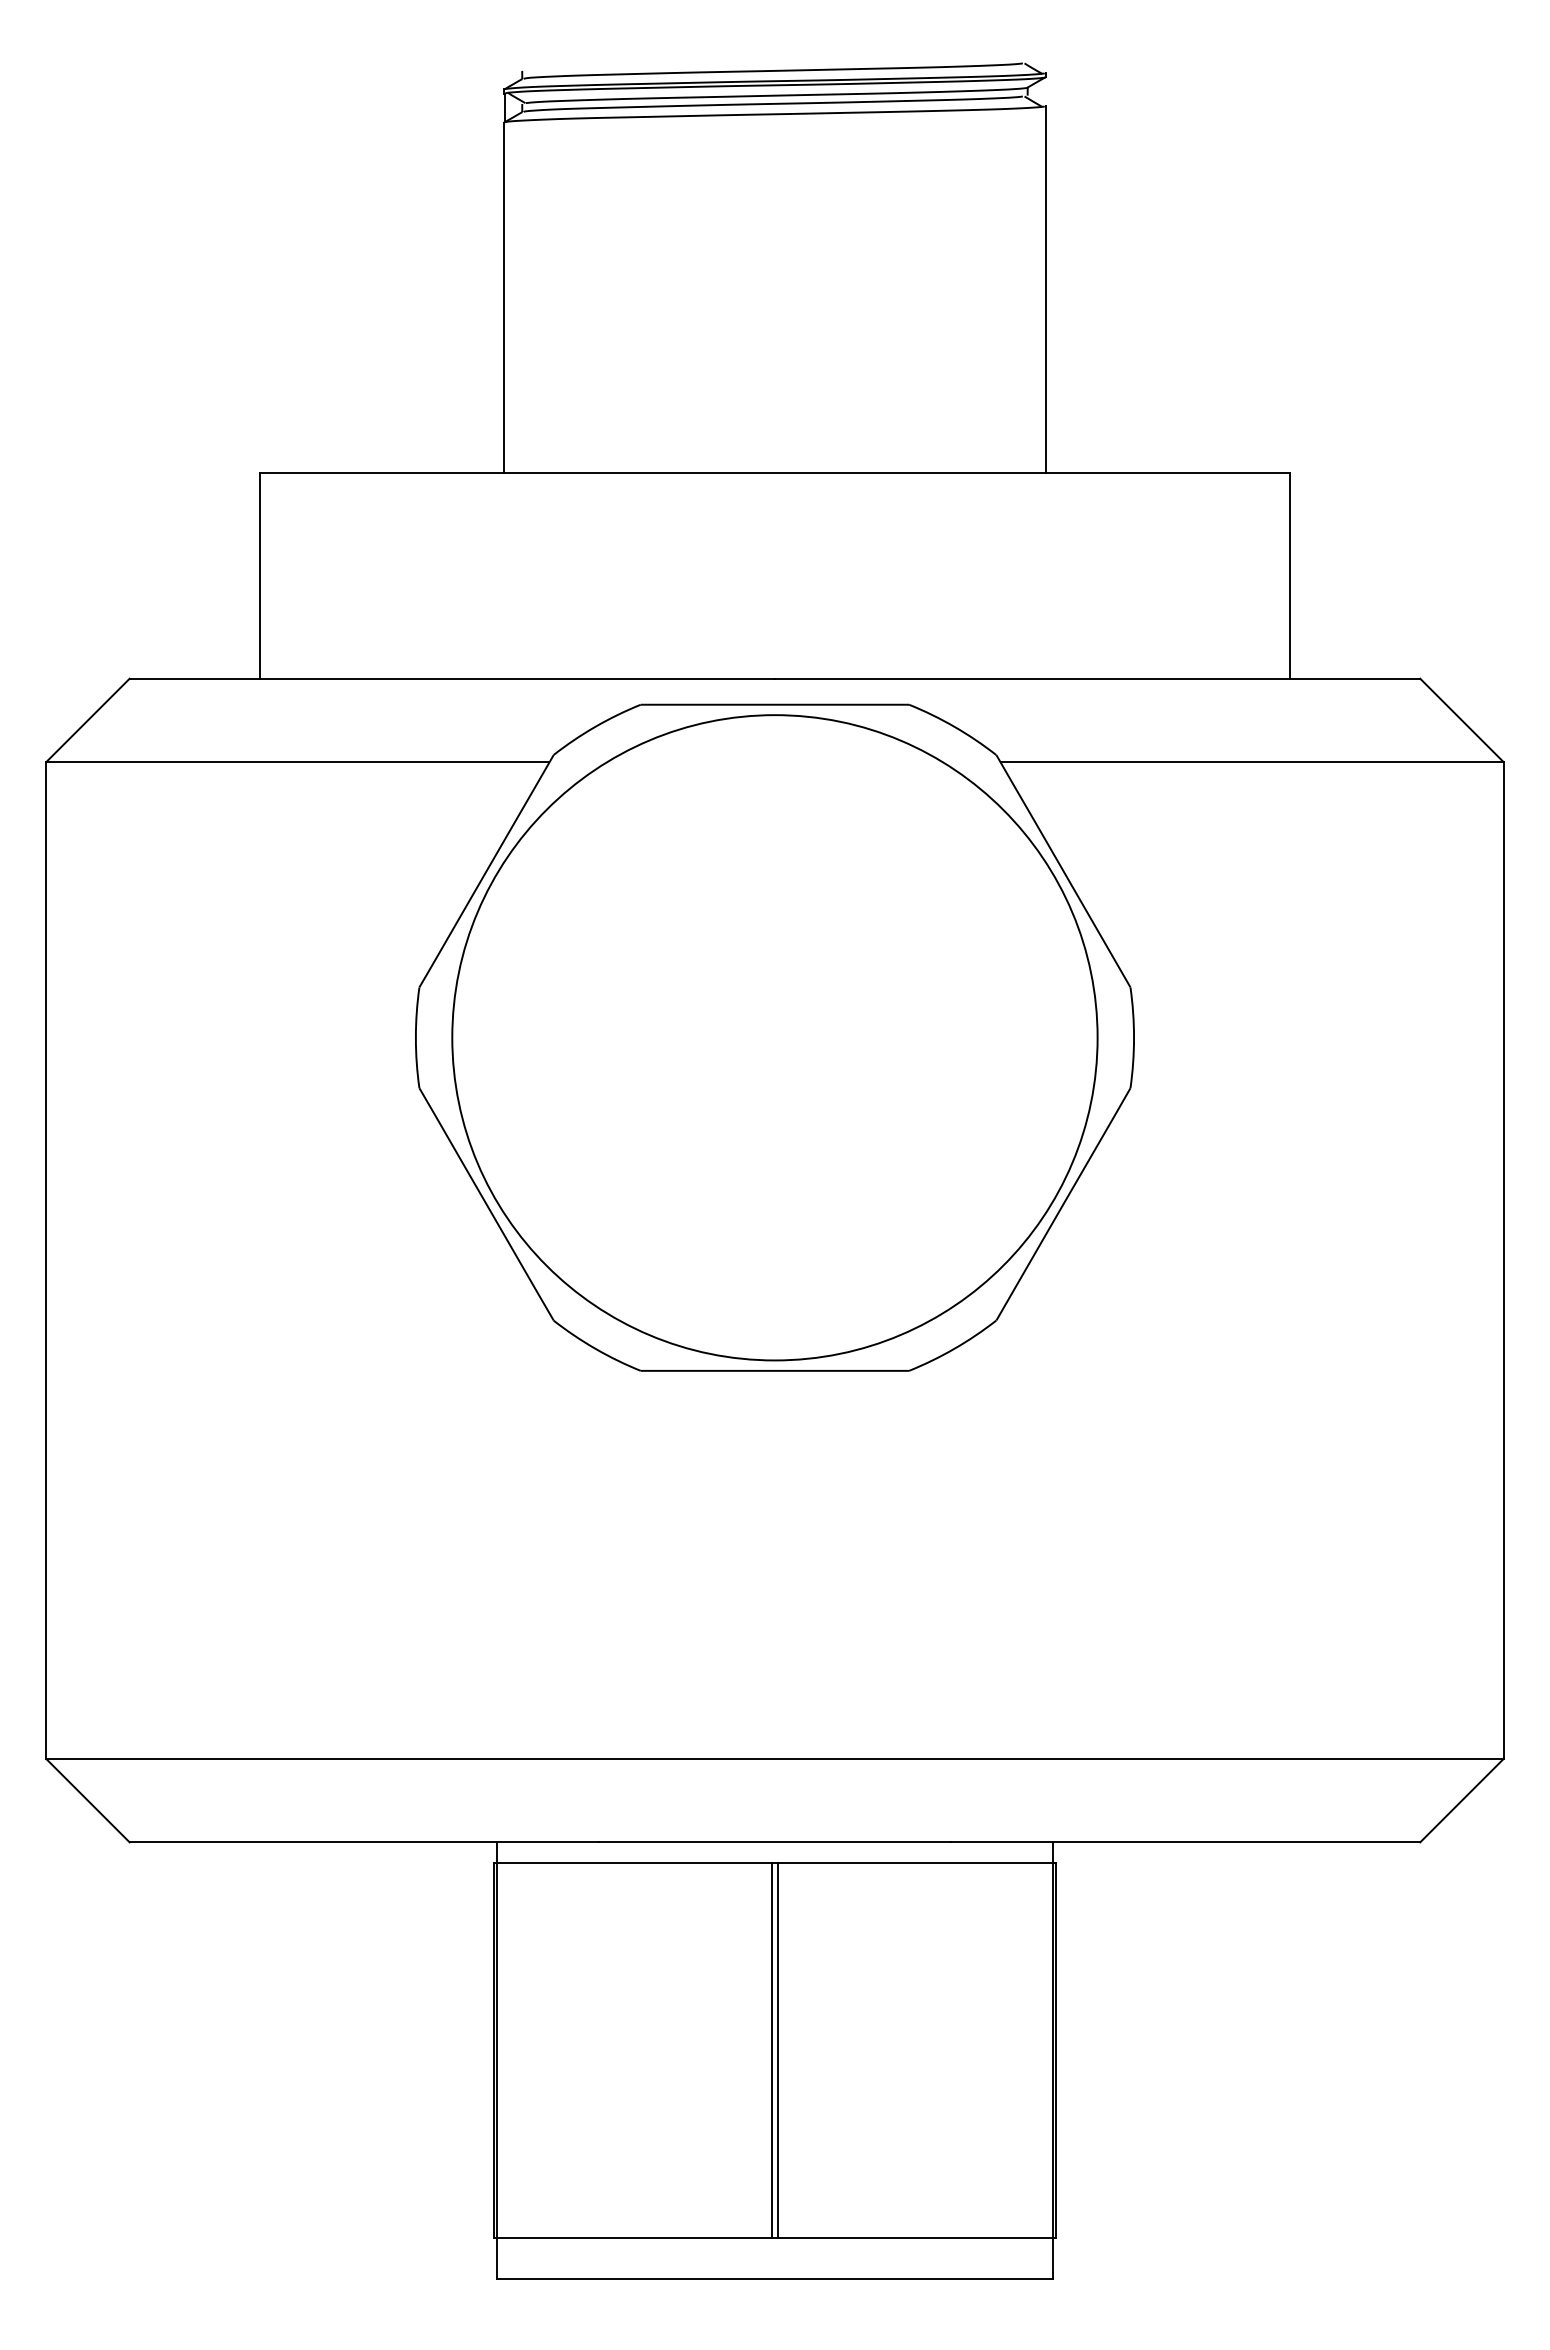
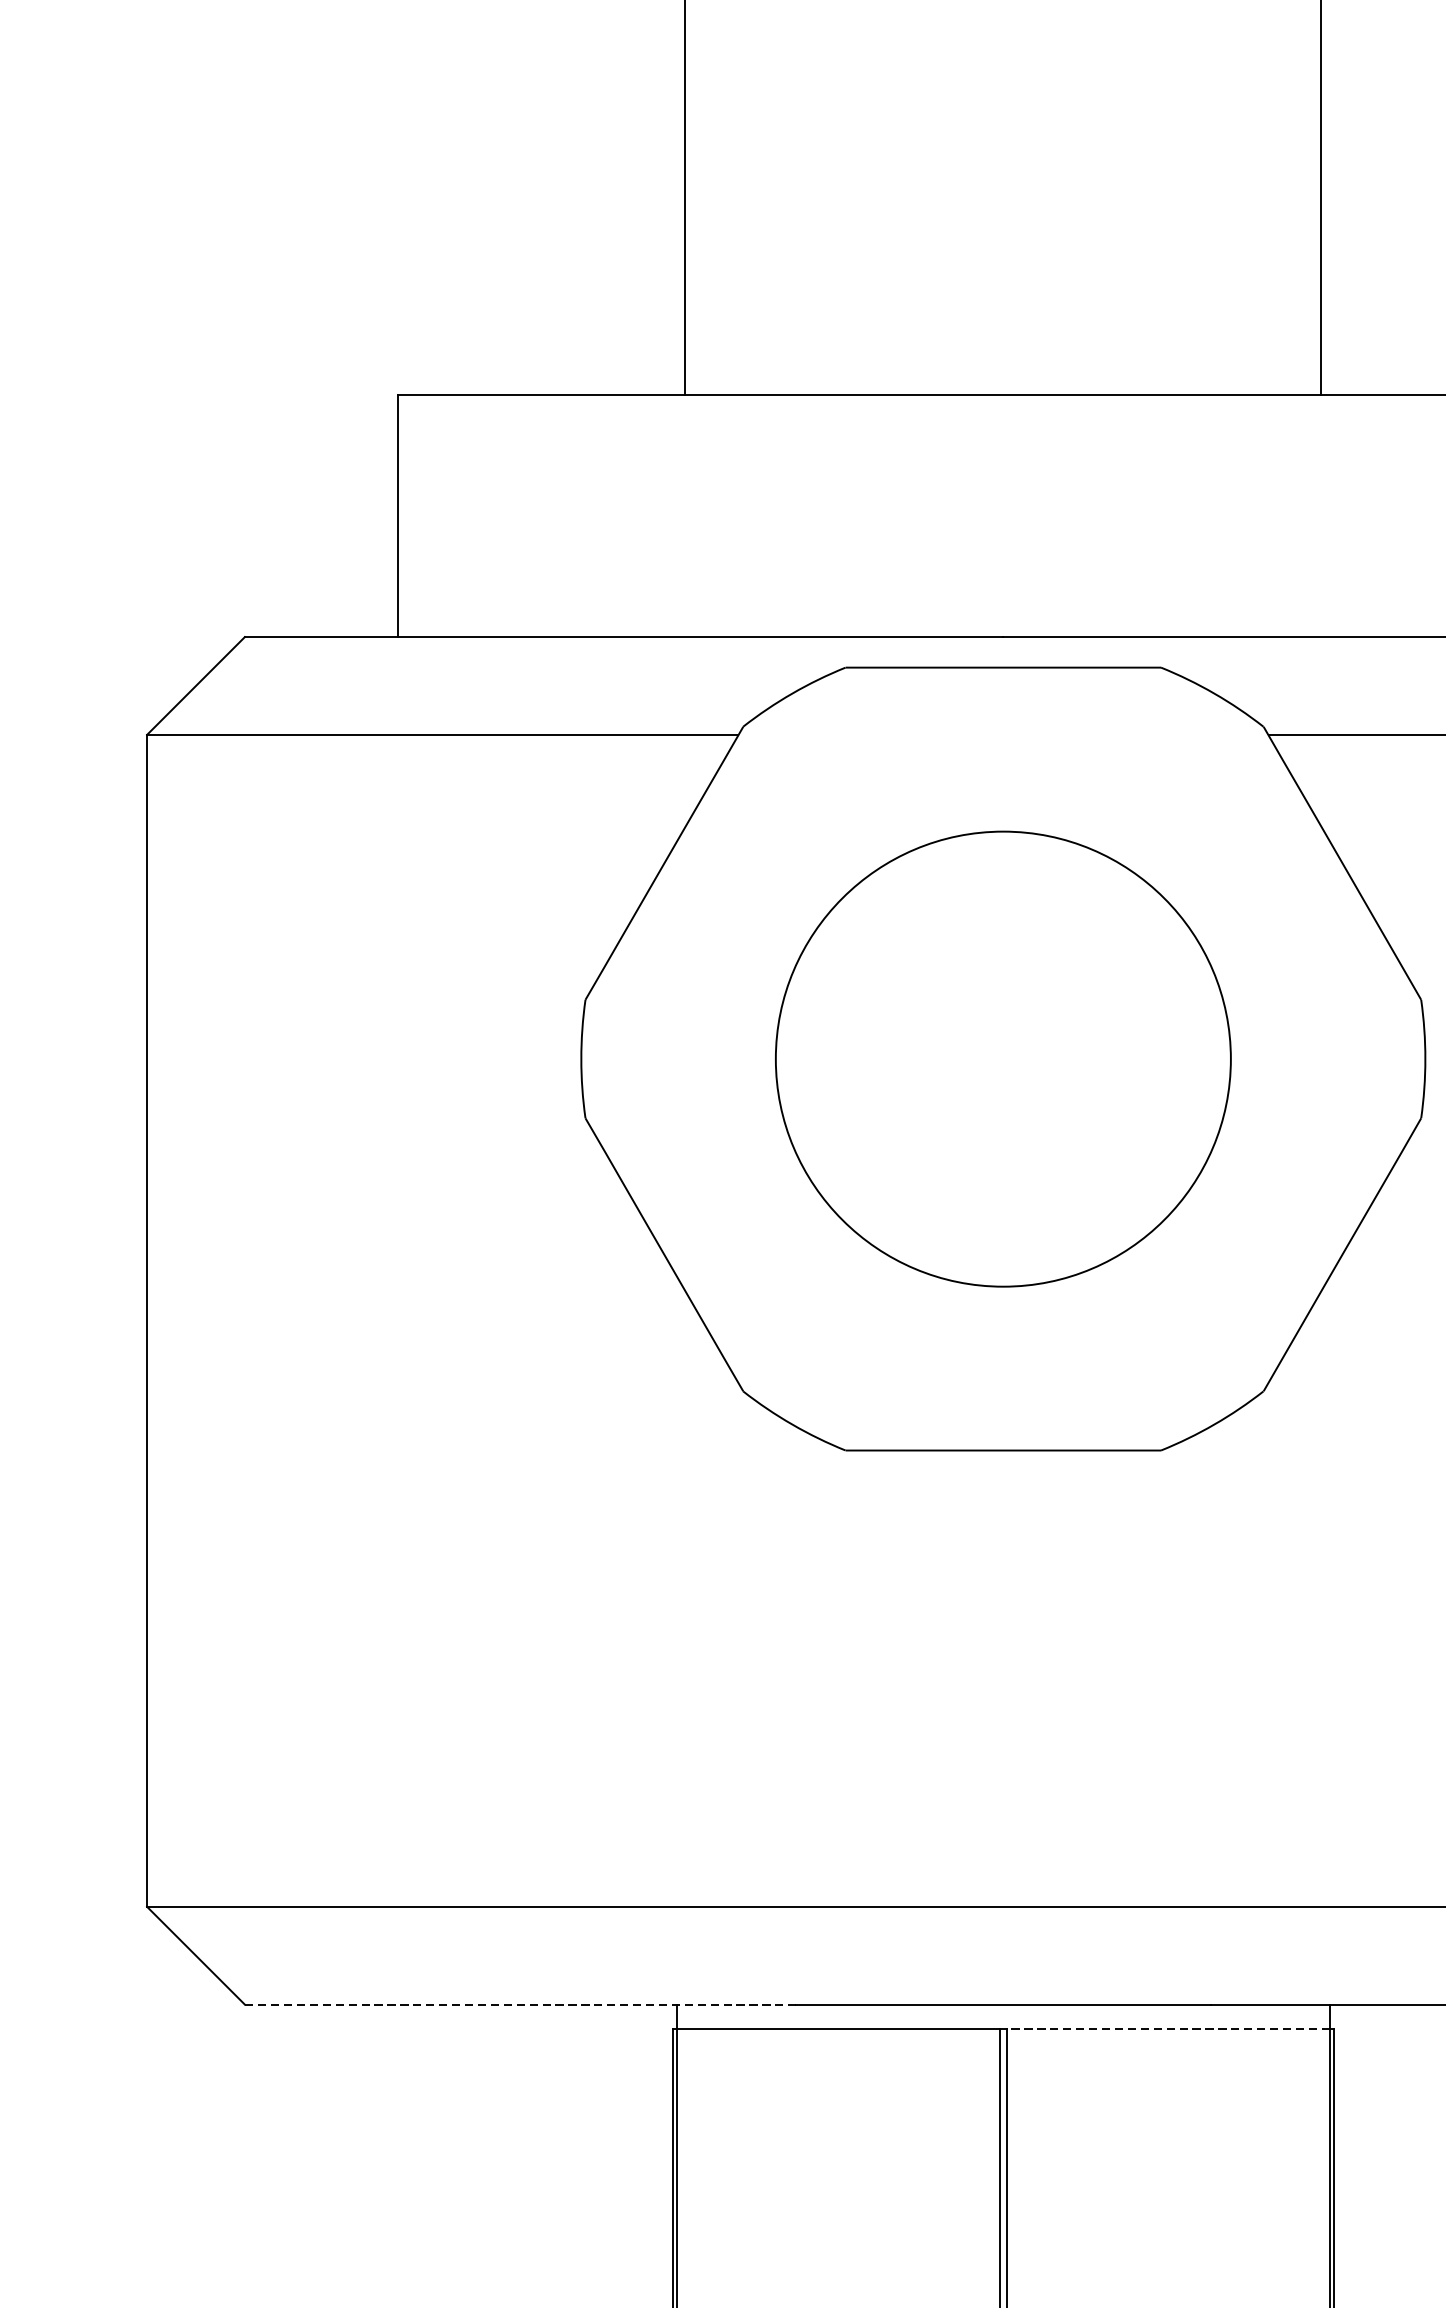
circle: (774, 1037) -> (1002, 1058), size x0.6
line: (364, 1842) -> (520, 2004), solid -> dashed
line: (915, 1863) -> (1168, 2029), solid -> dashed

